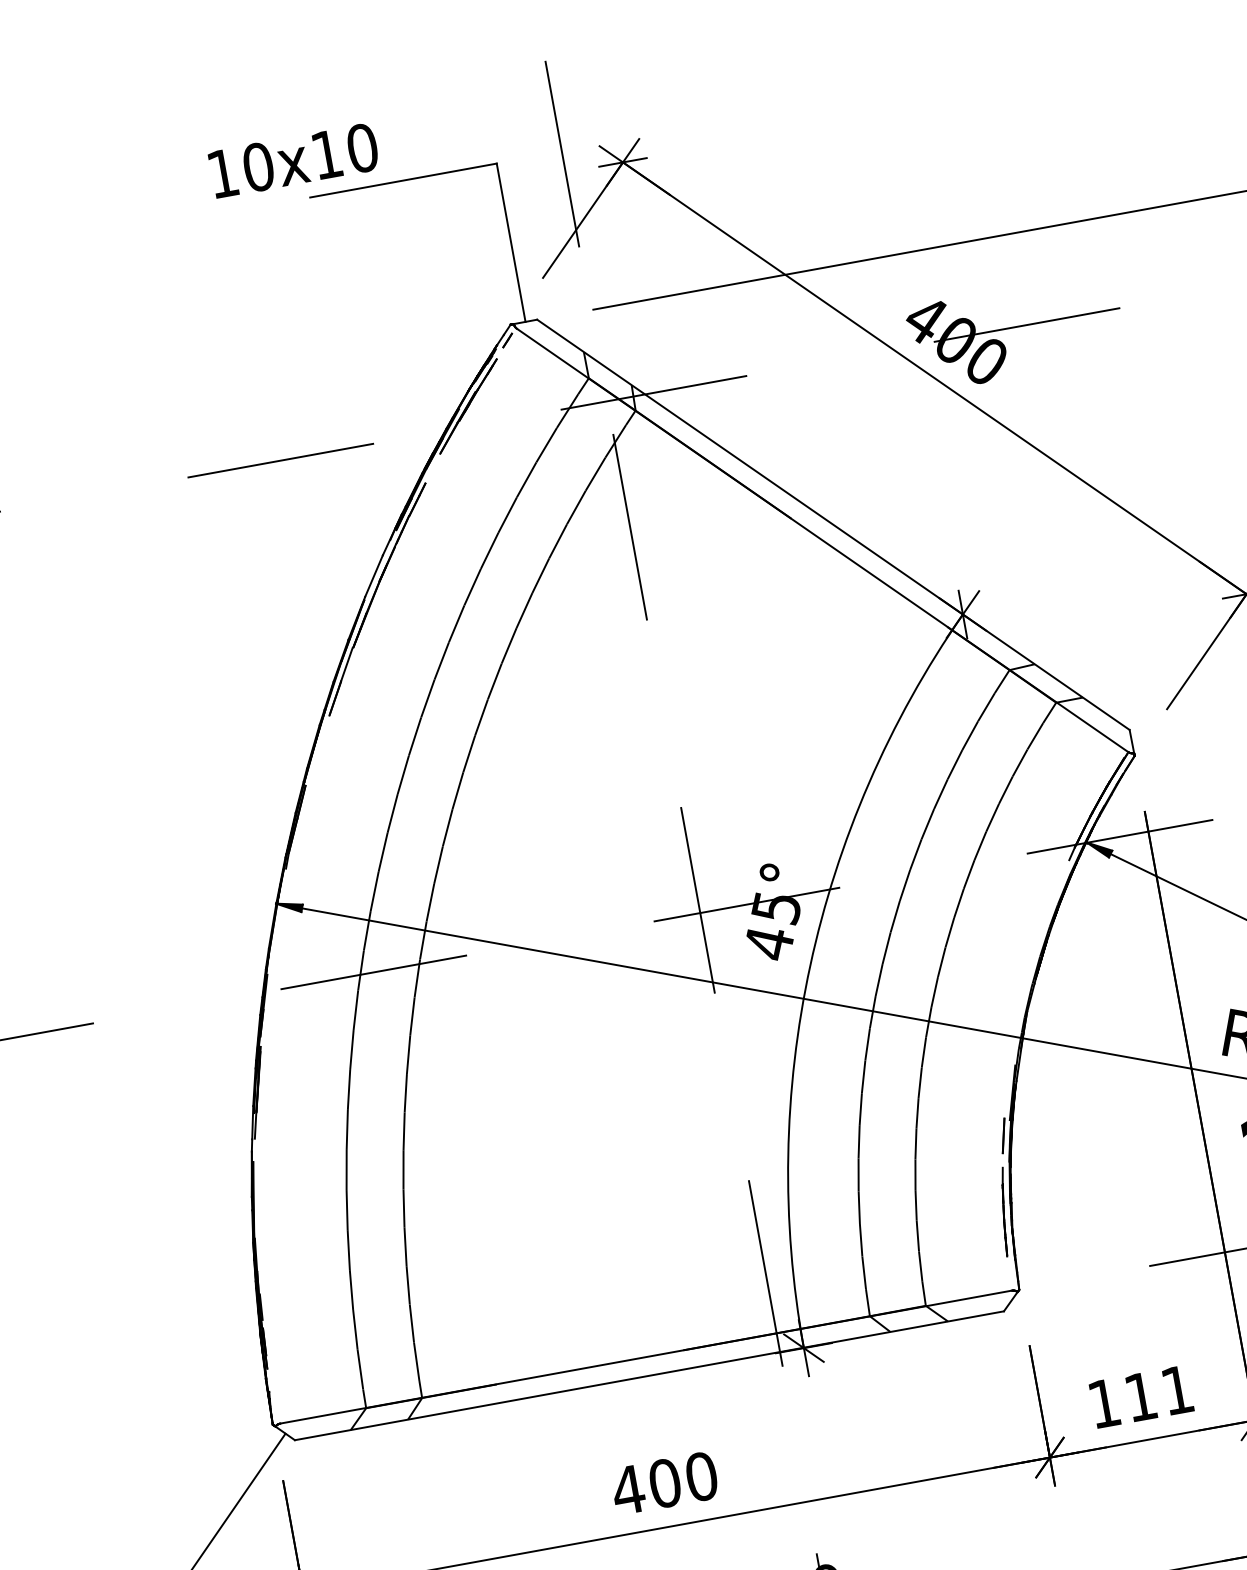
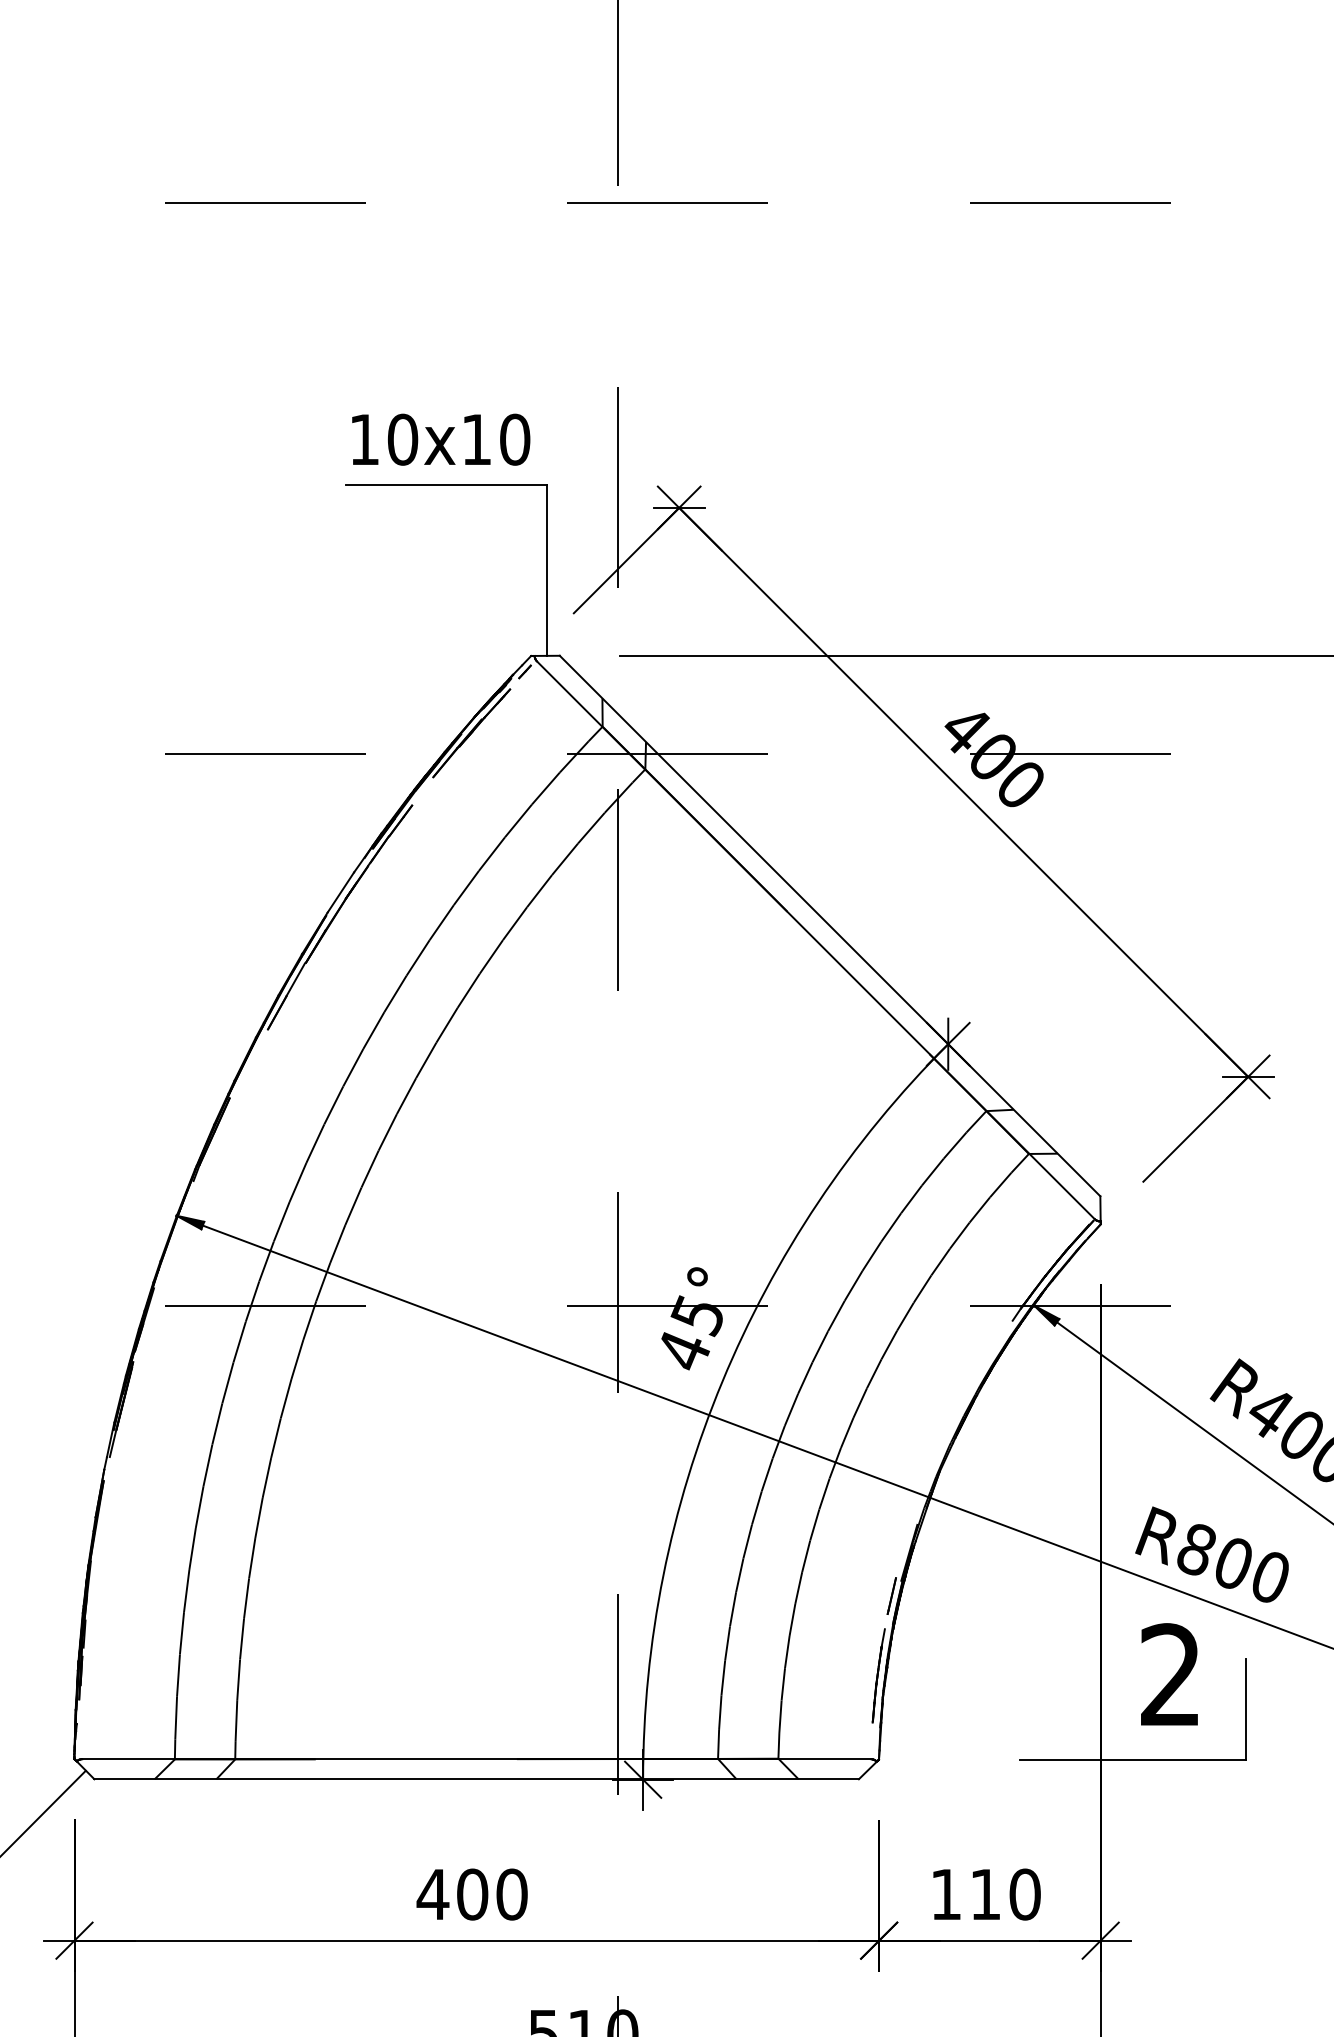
text: (294, 160) -> (441, 439), moved
text: (1176, 1390) -> (1024, 1894), 111 -> 110

